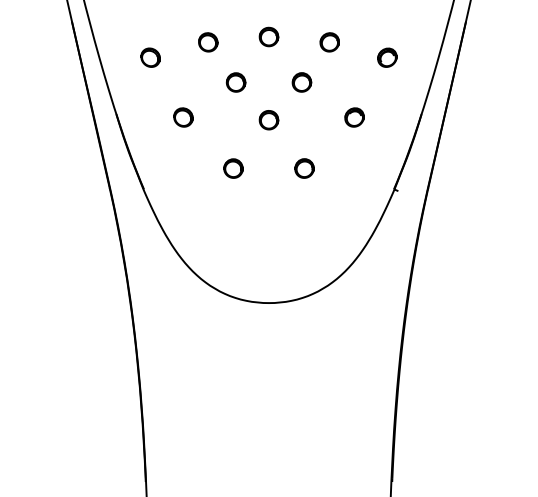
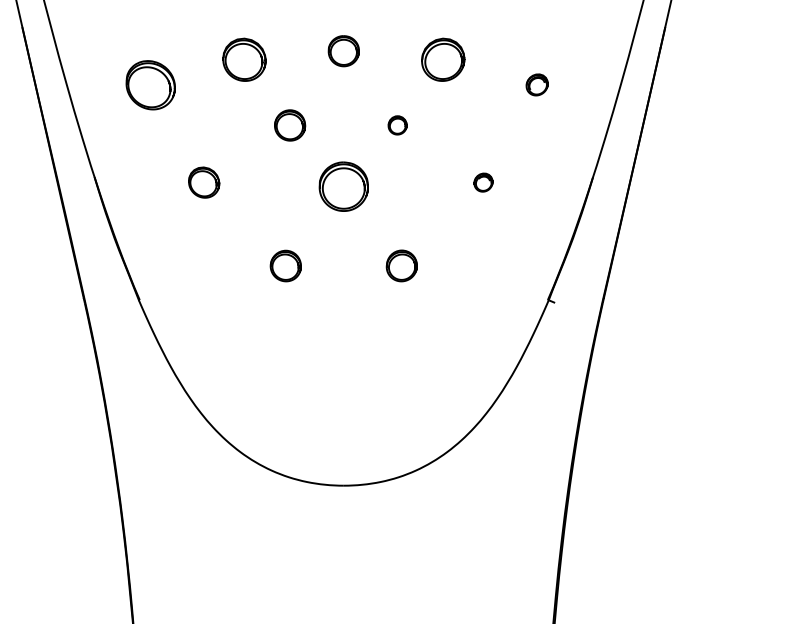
part: (208, 42) -> (245, 60), size x1.4
part: (329, 42) -> (442, 60), size x1.4
part: (150, 57) -> (150, 84), size x1.6
part: (387, 57) -> (537, 84), size x0.7
part: (301, 82) -> (396, 125), size x0.6
part: (354, 117) -> (483, 182), size x0.6
part: (268, 120) -> (343, 187), size x1.6

